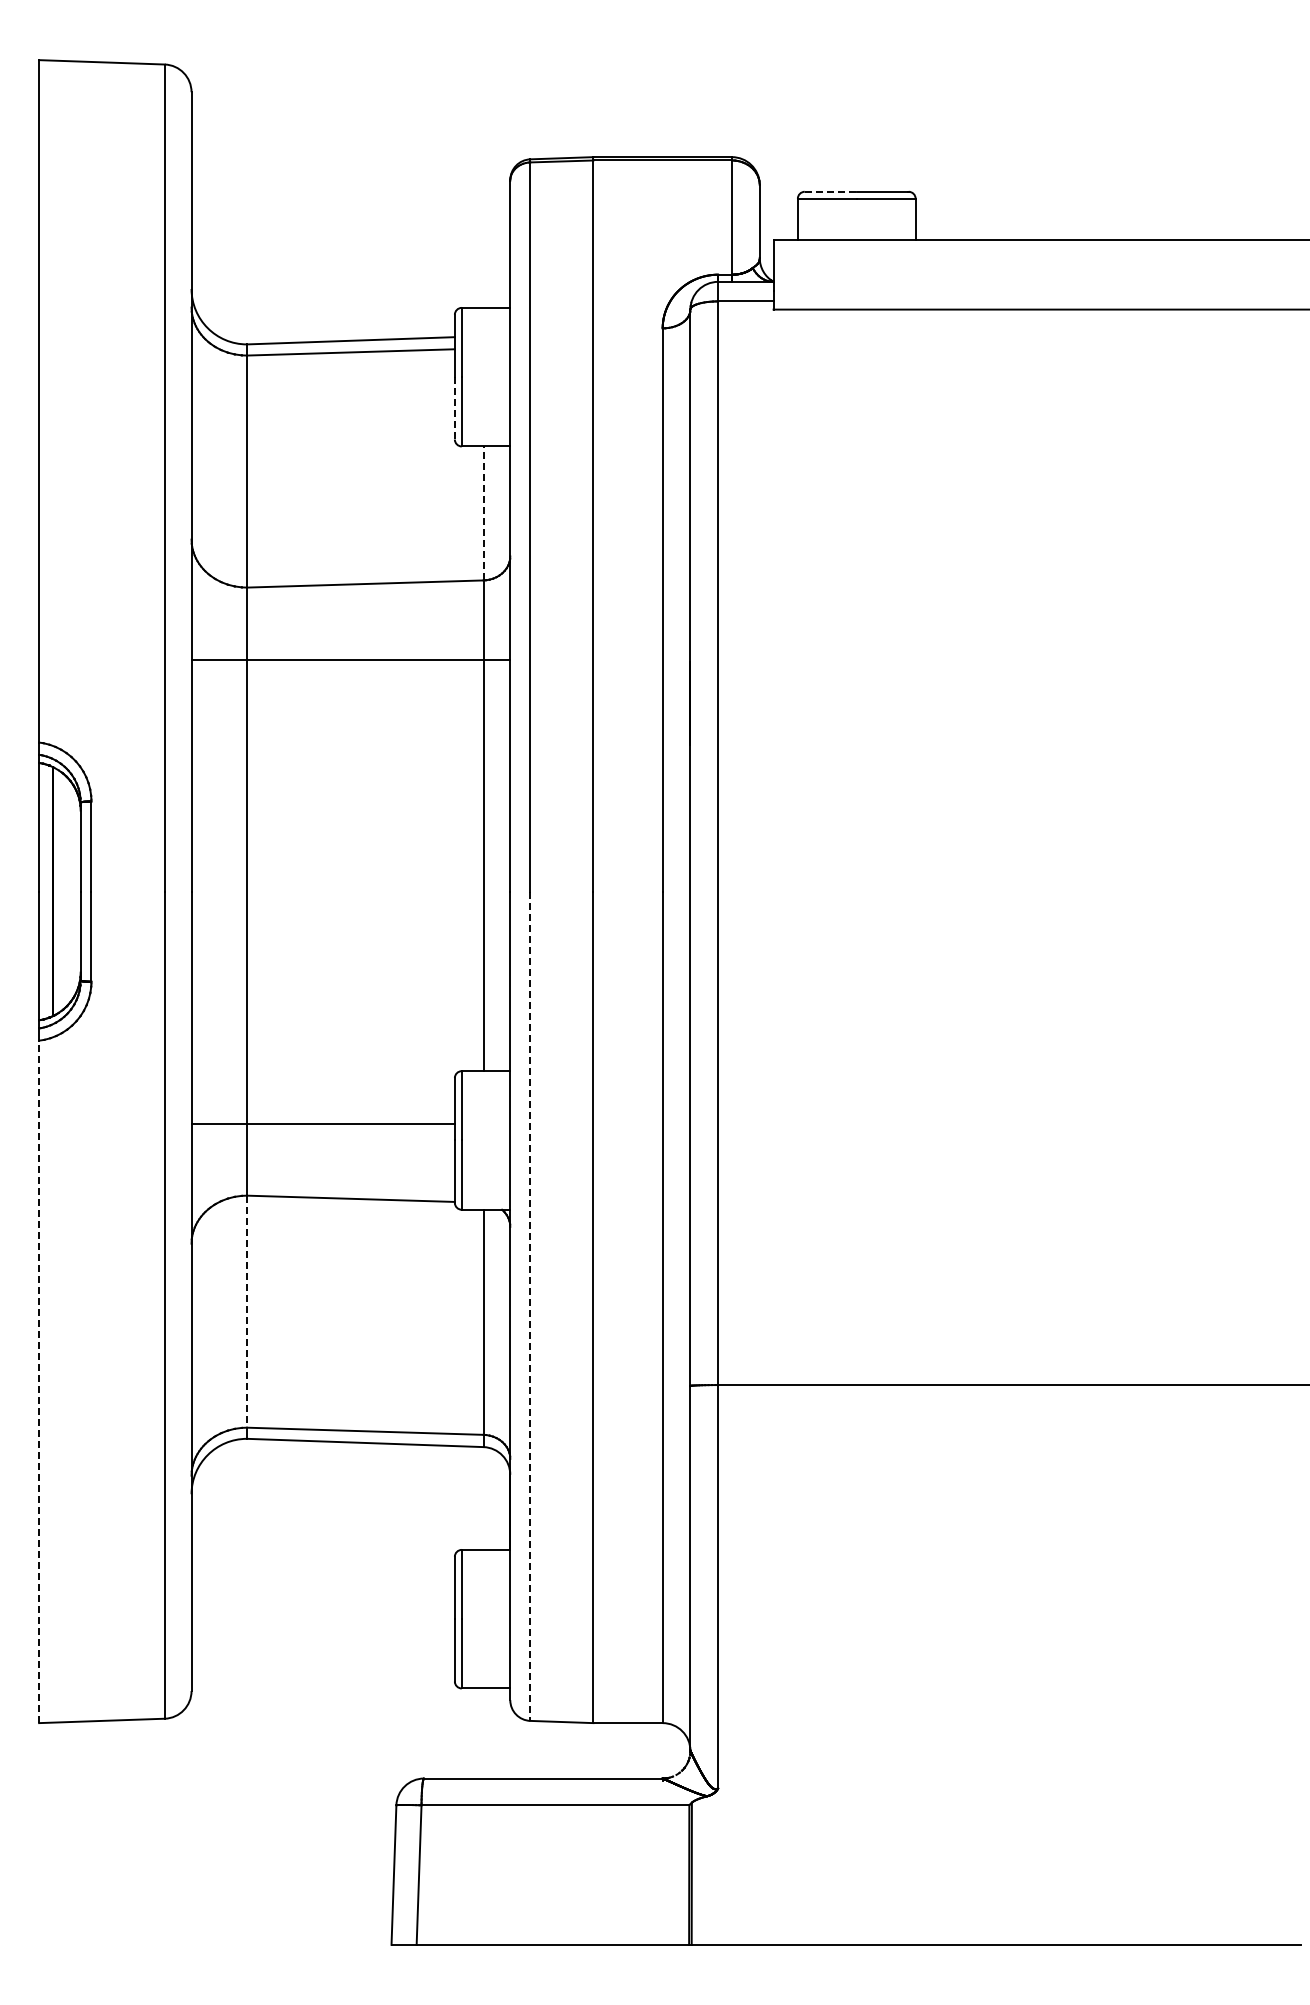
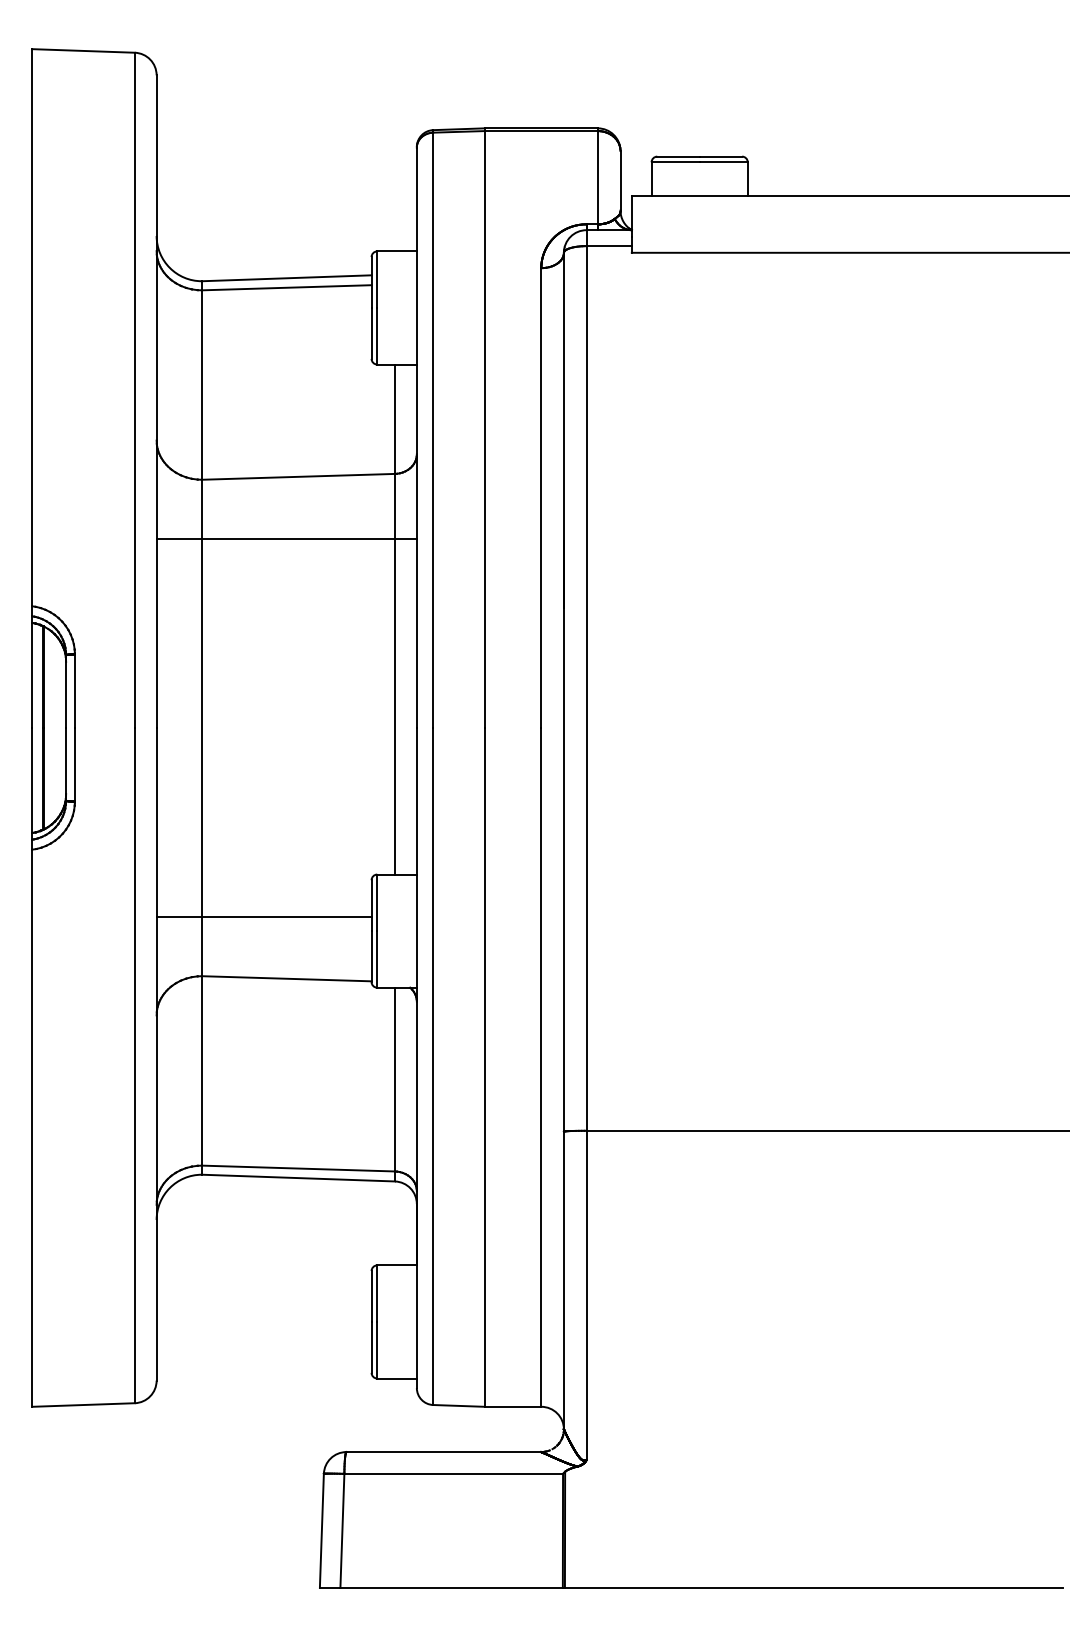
line: (830, 191) -> (678, 156), dashed -> solid
line: (454, 408) -> (371, 333), dashed -> solid
line: (483, 513) -> (394, 419), dashed -> solid
line: (530, 1306) -> (433, 1066), dashed -> solid
line: (246, 1312) -> (201, 1071), dashed -> solid
line: (39, 1381) -> (32, 1127), dashed -> solid

